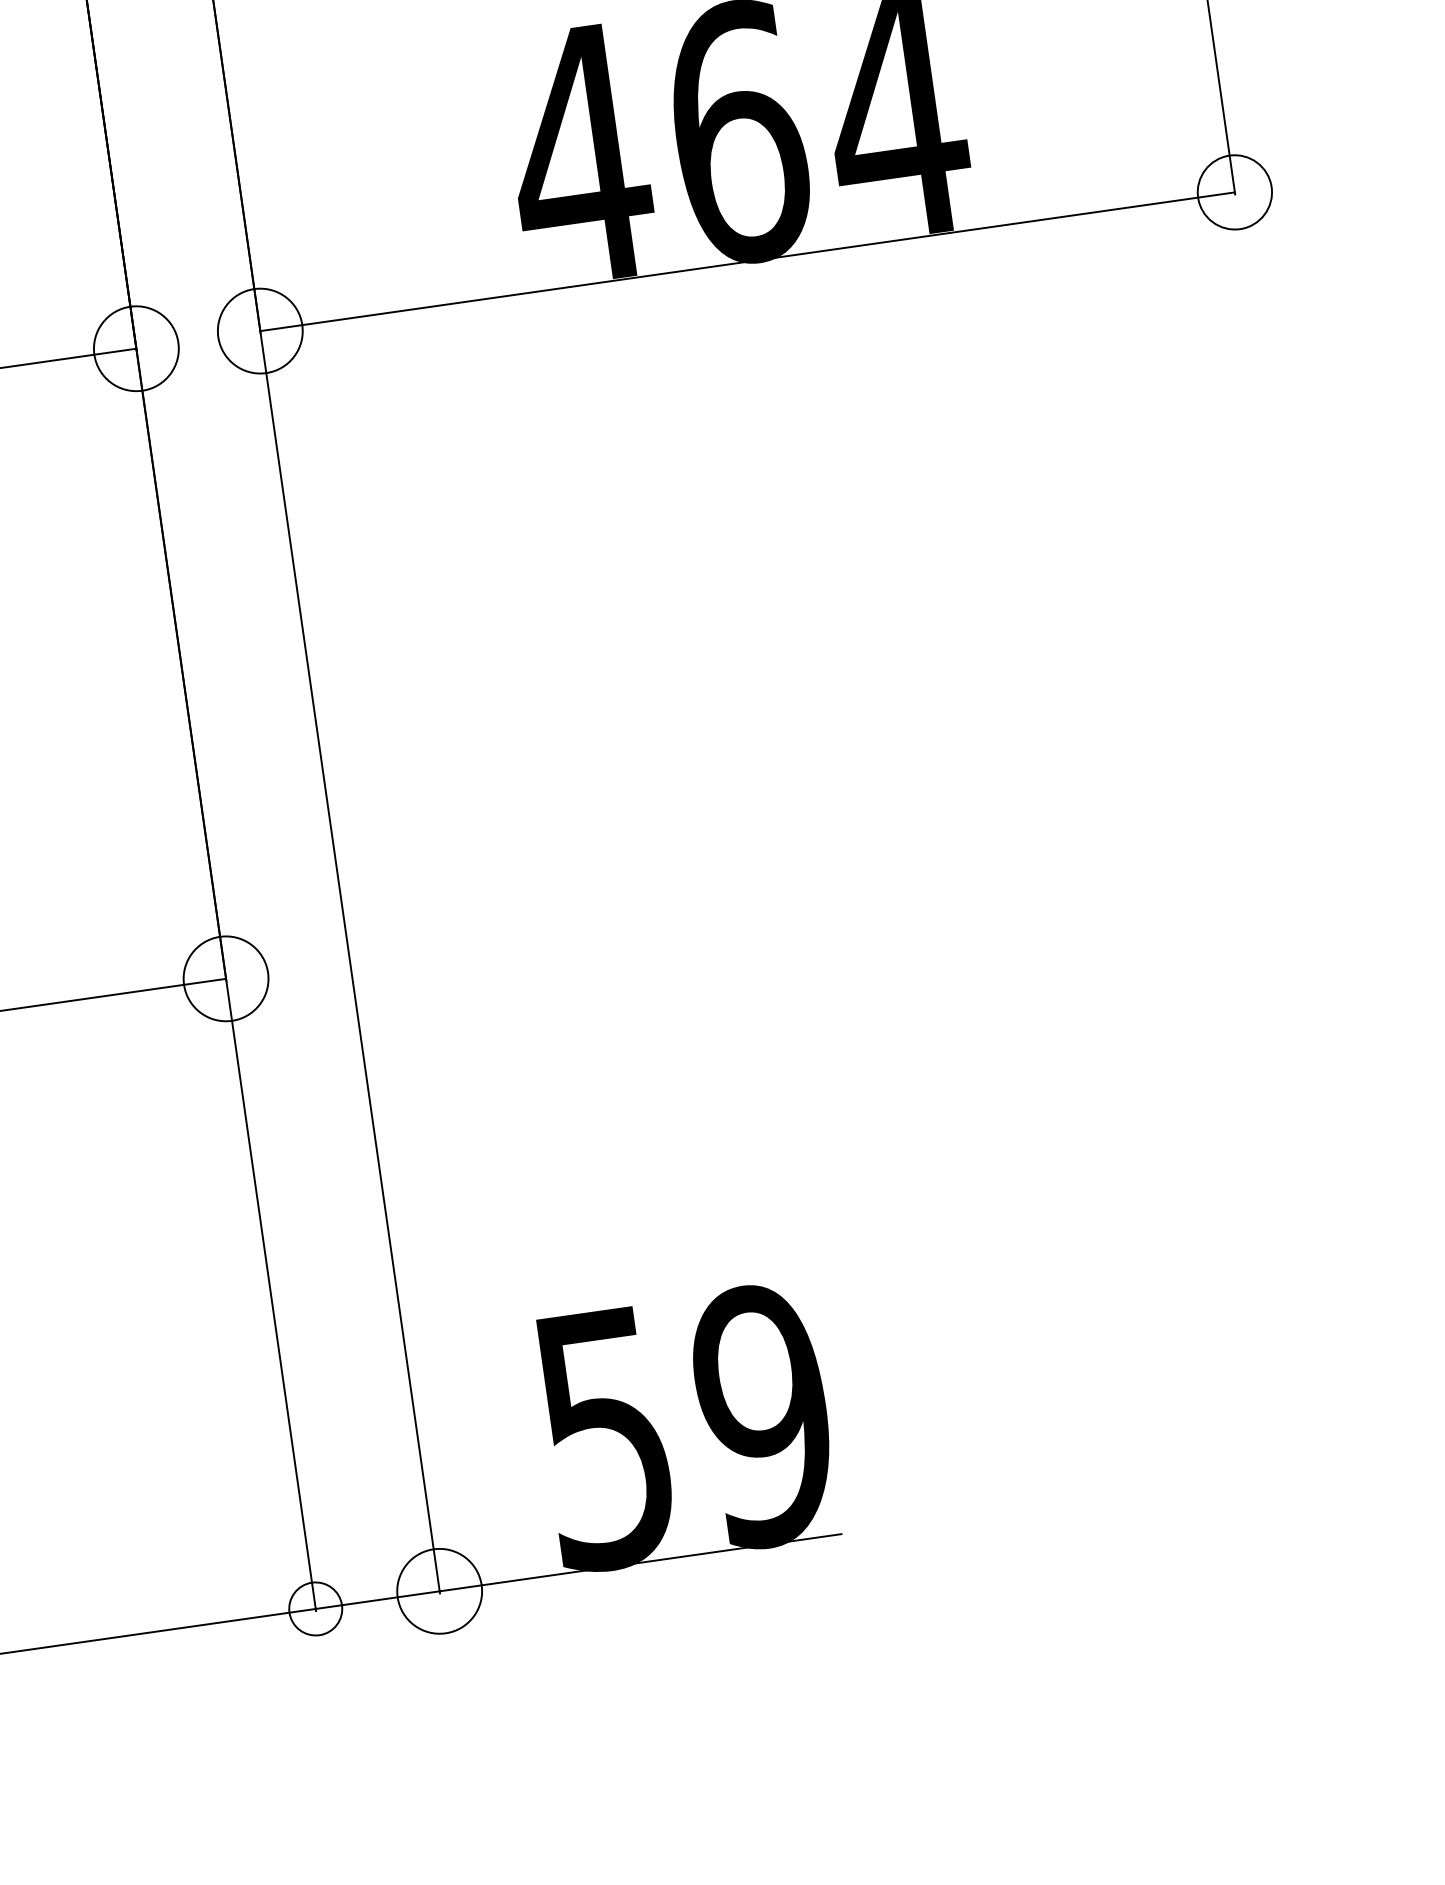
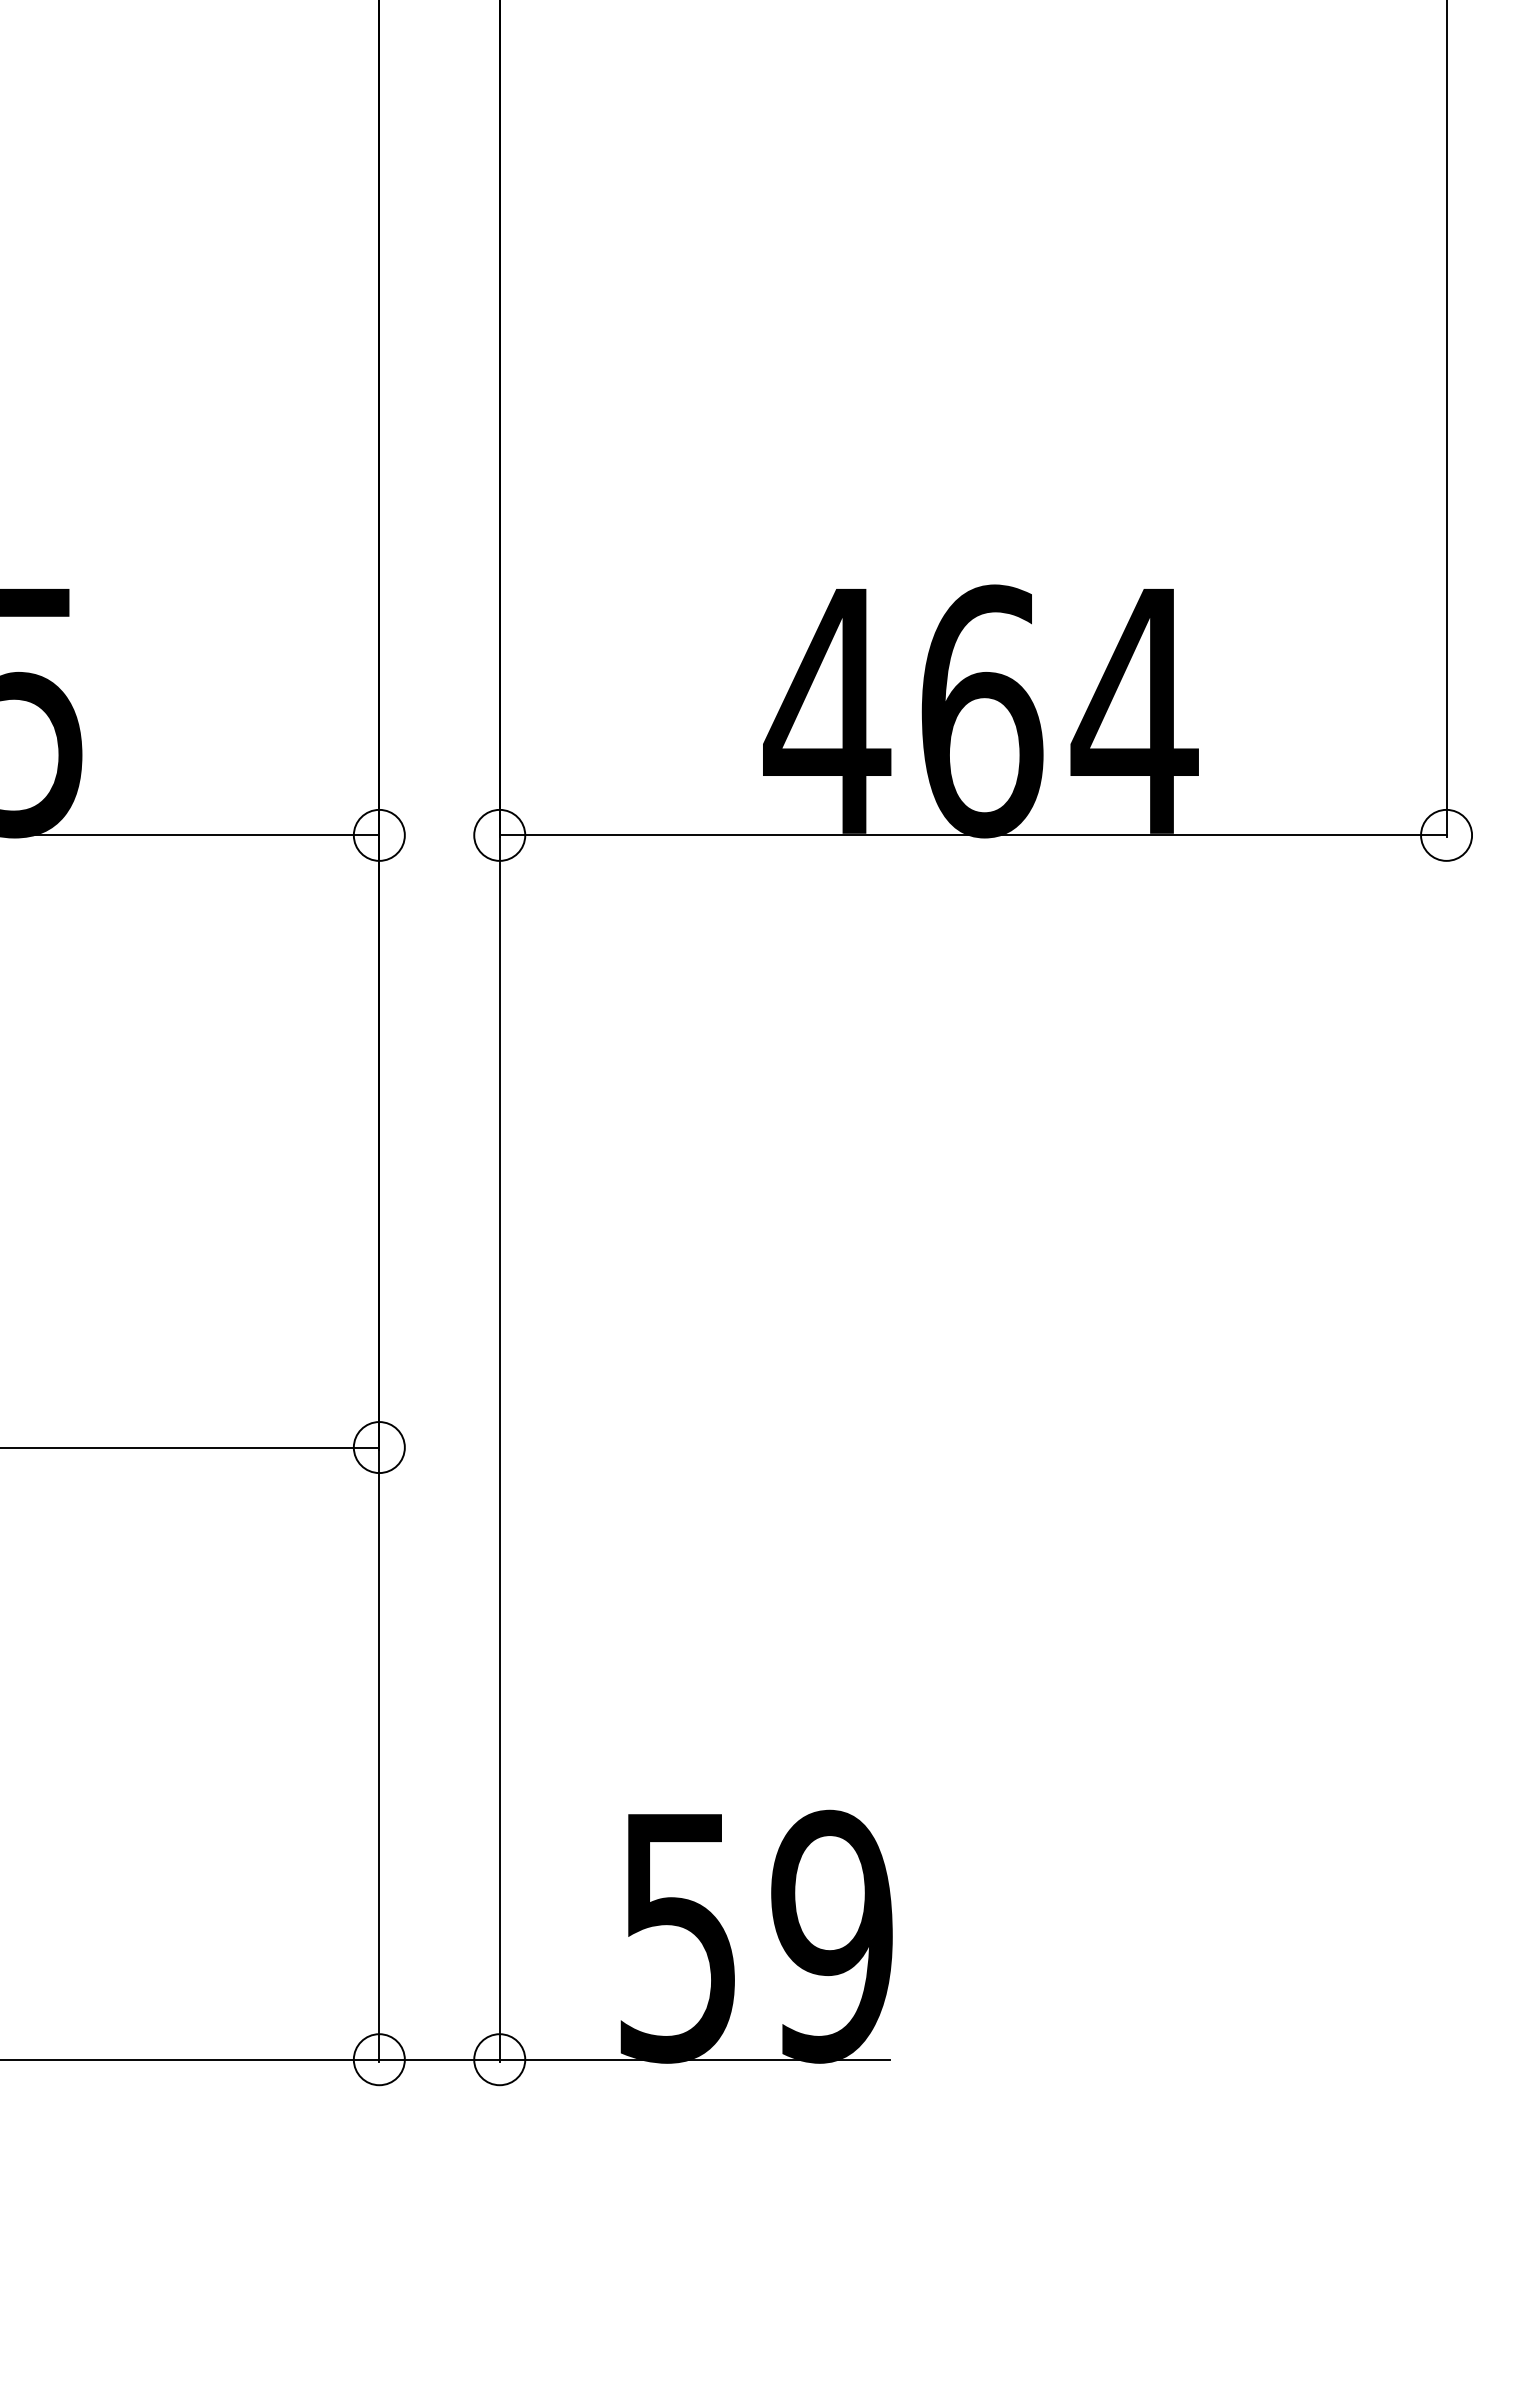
circle: (1234, 191) -> (1446, 834), size x0.71
circle: (259, 330) -> (499, 834), size x0.62
circle: (135, 347) -> (378, 834), size x0.62
circle: (225, 978) -> (378, 1447), size x0.62
circle: (439, 1591) -> (499, 2059), size x0.62

